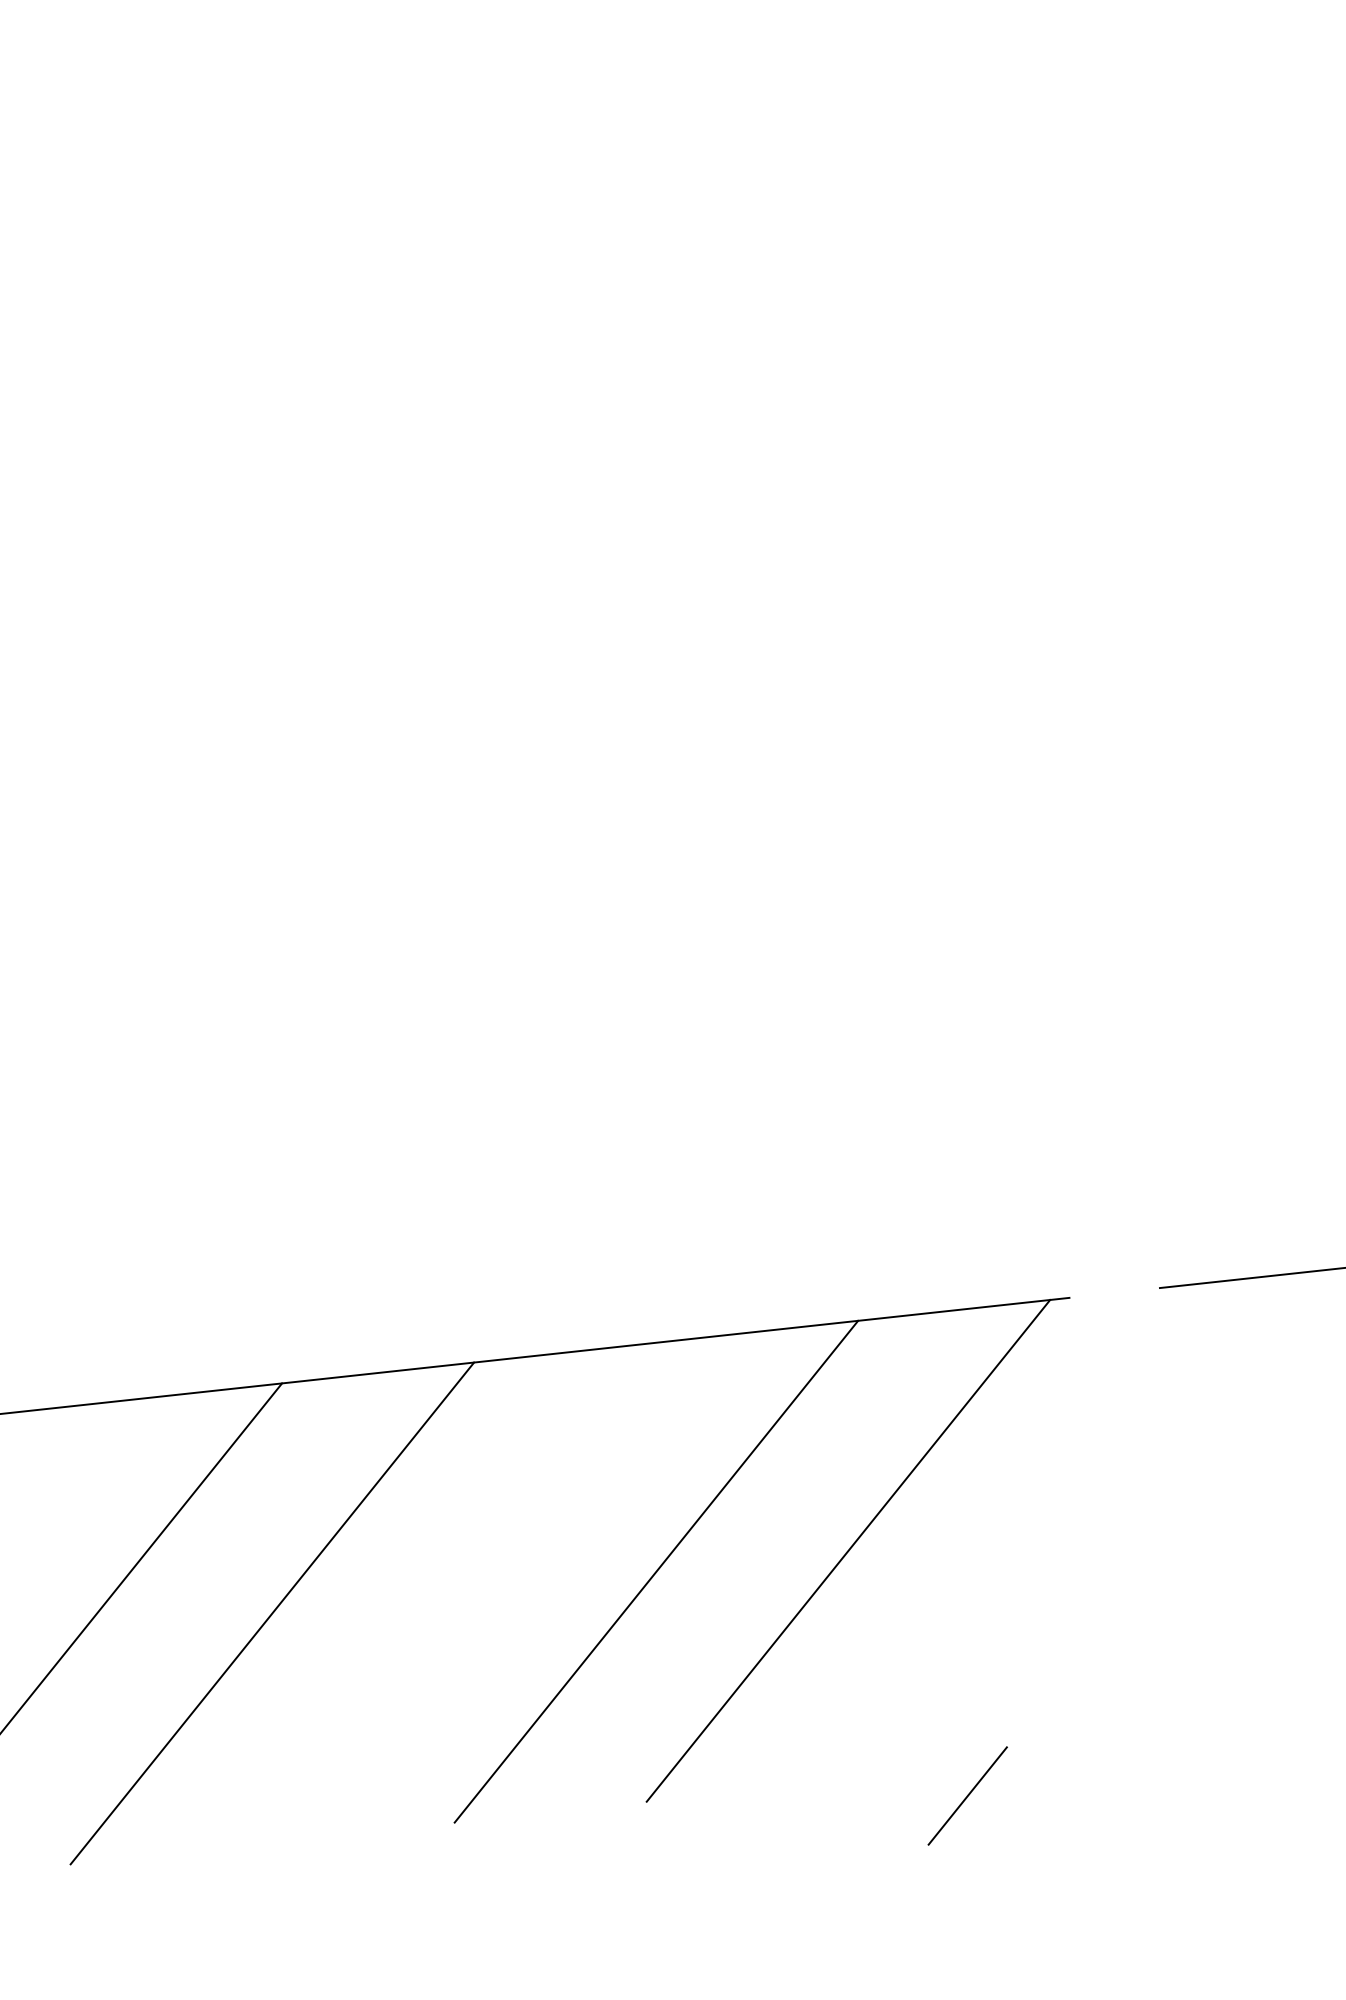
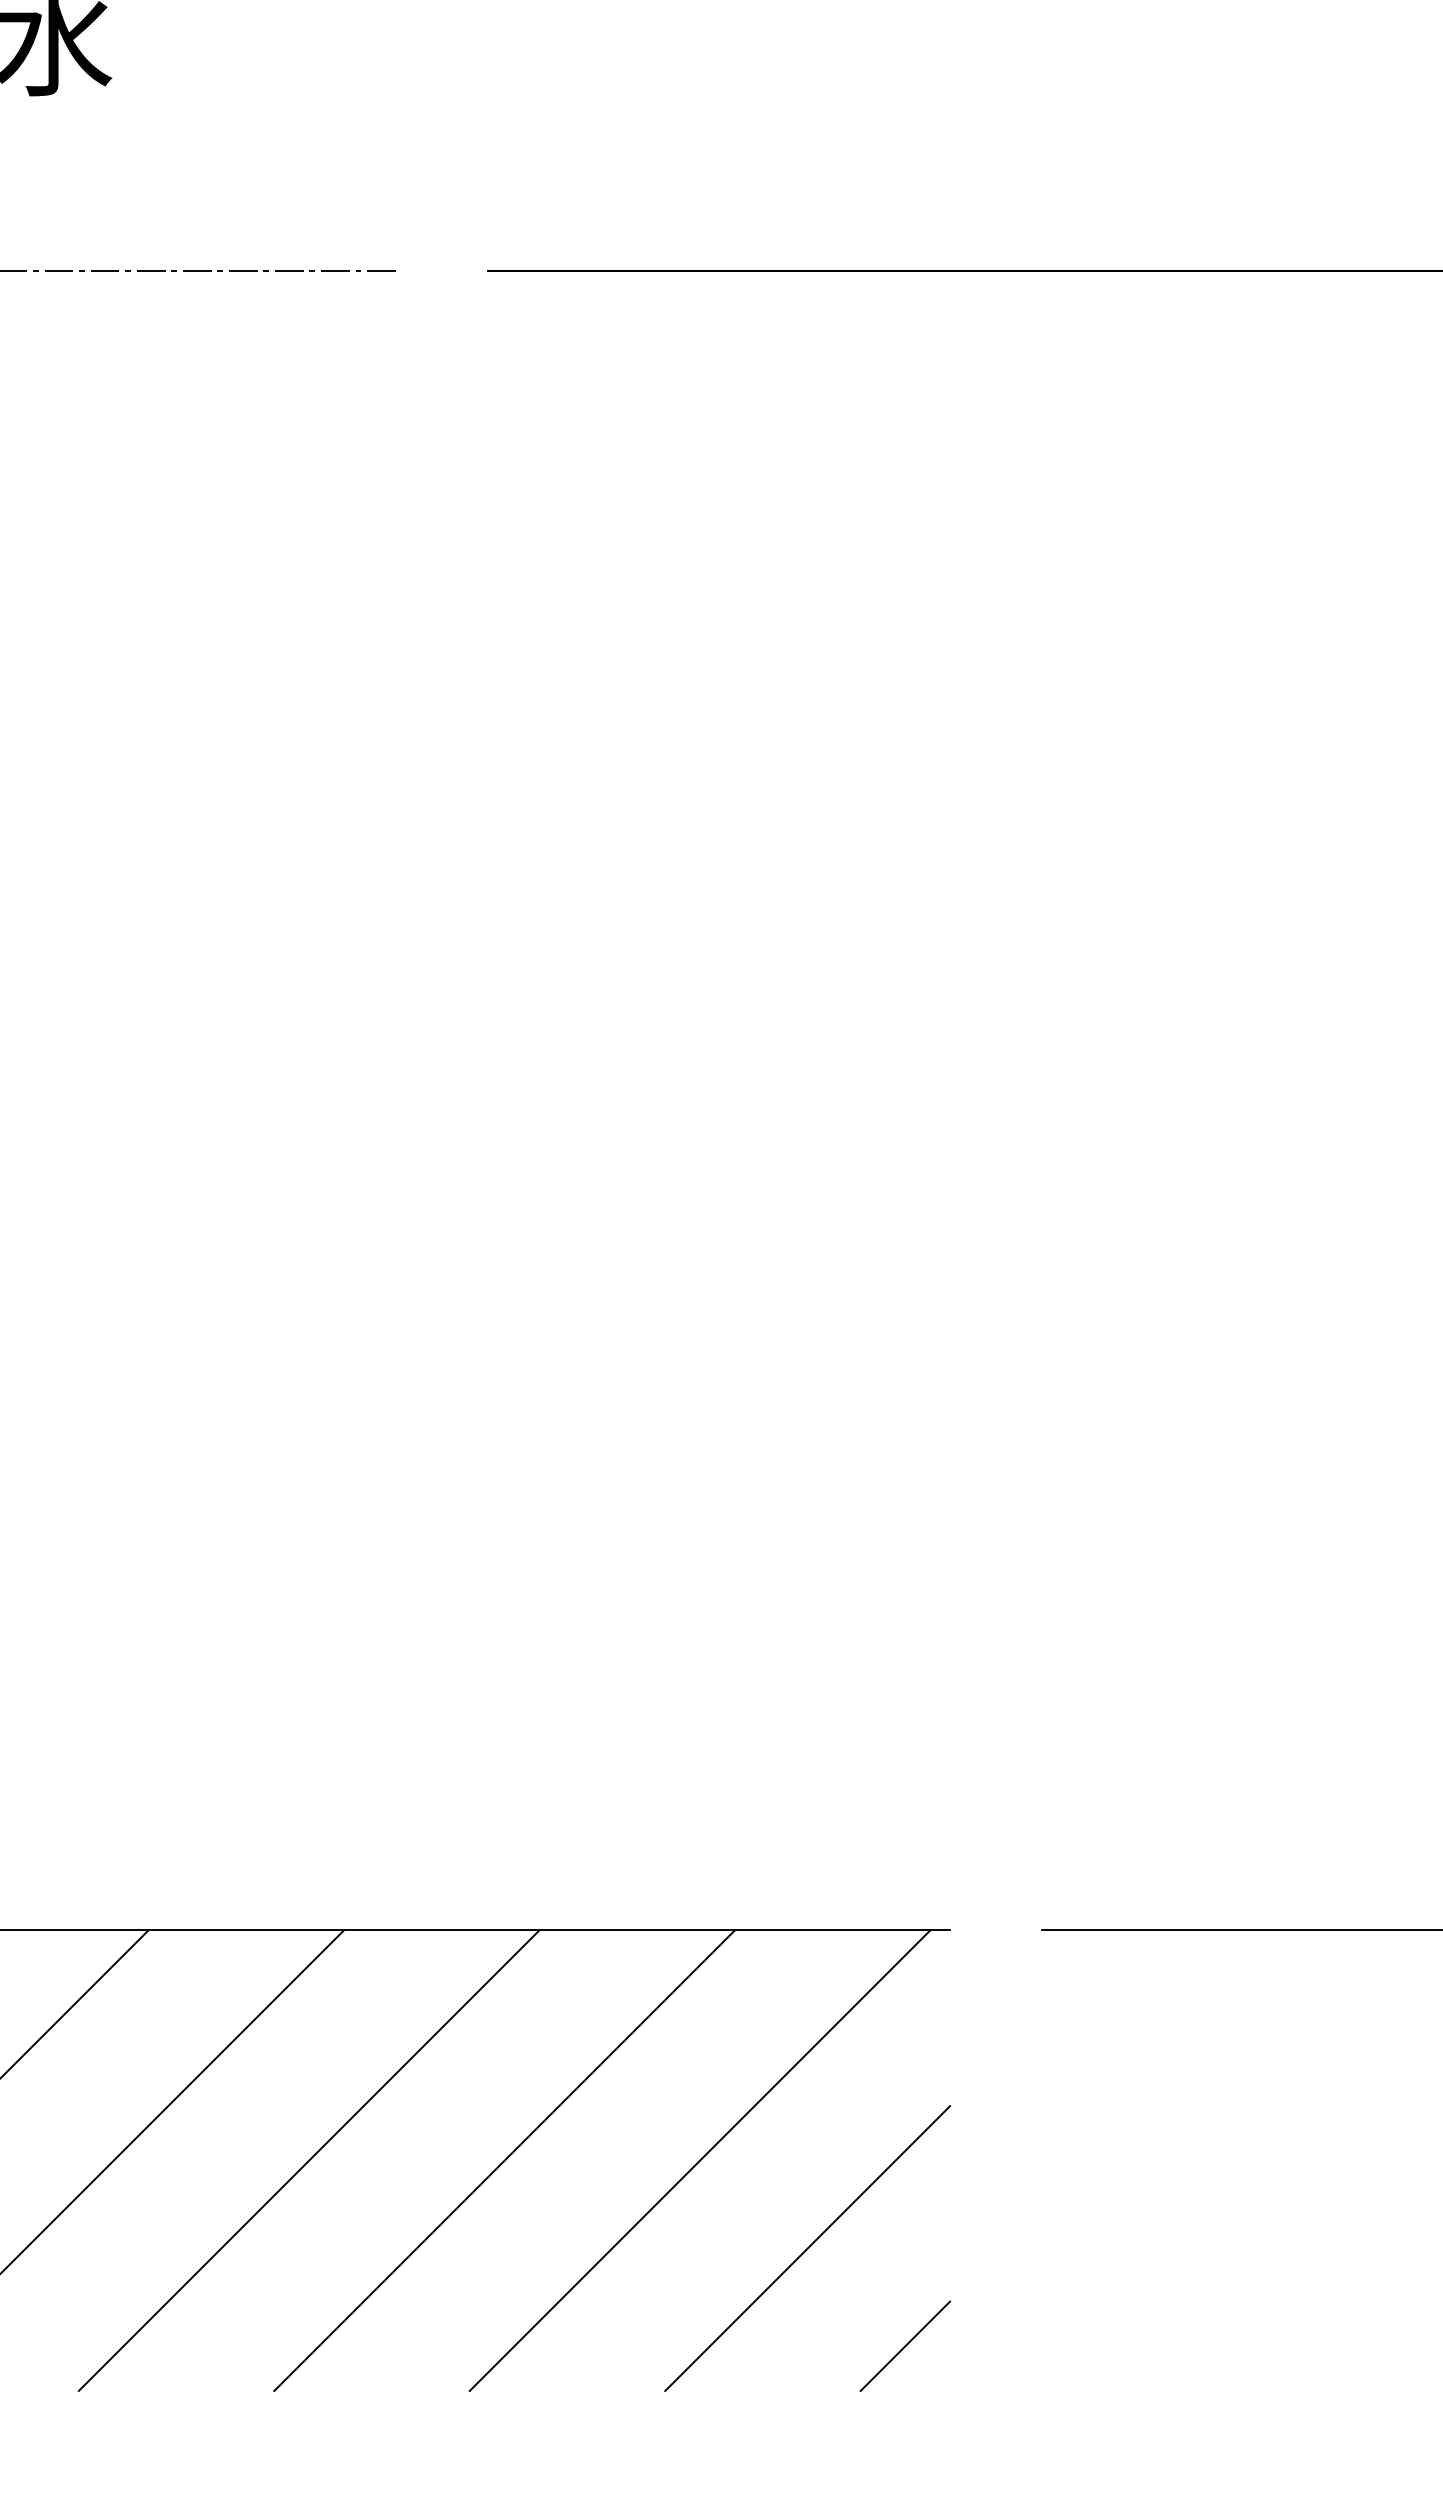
line: (463, 1592) -> (308, 2160), added
line: (963, 1625) -> (807, 2248), added
line: (967, 1796) -> (905, 2346), moved

